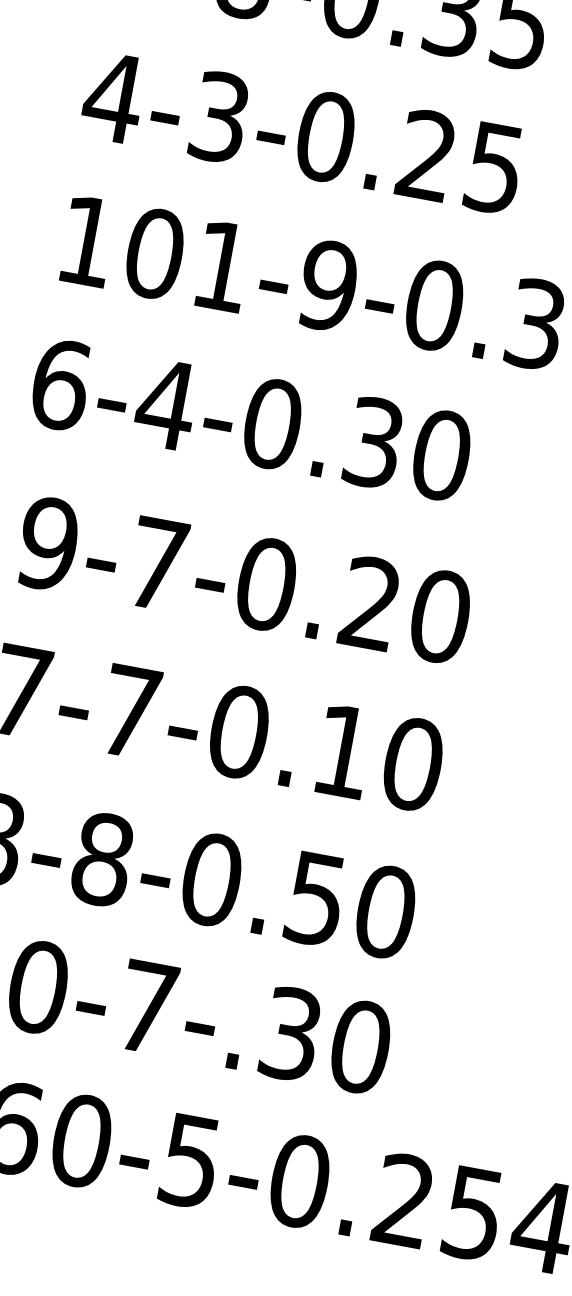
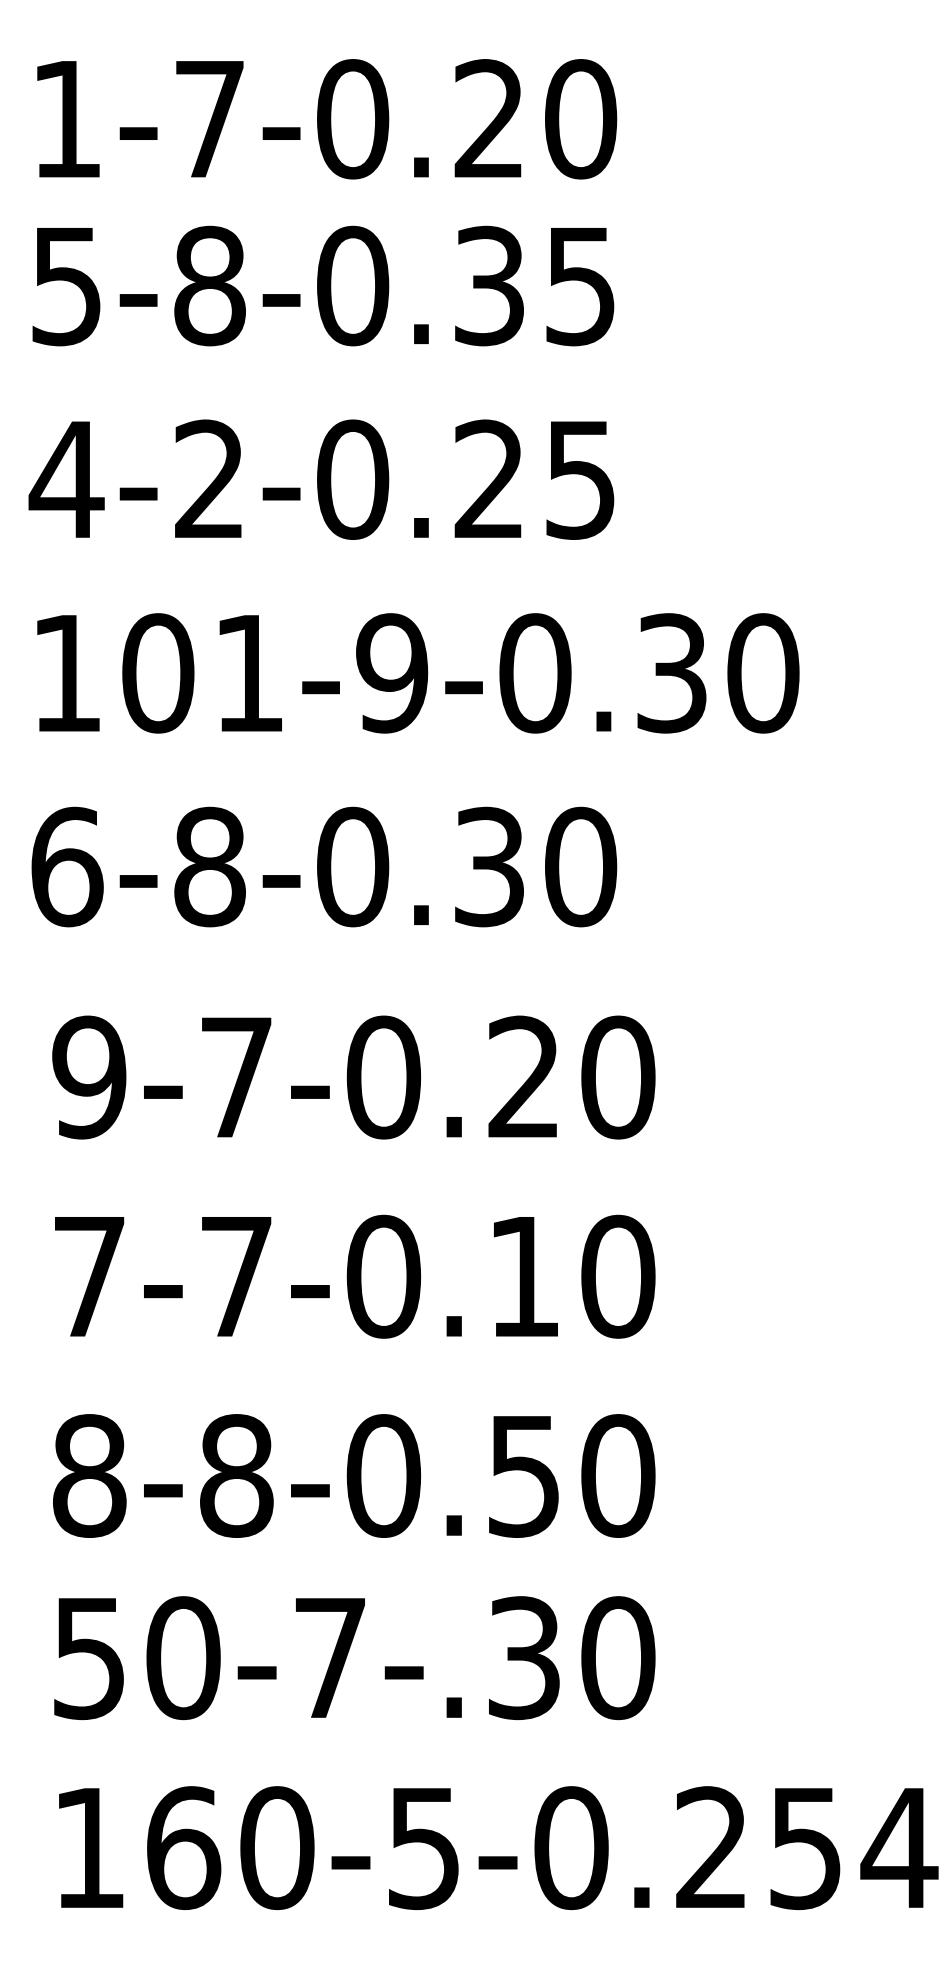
text: (219, 117) -> (209, 479), 4-3-0.25 -> 4-2-0.25
text: (166, 404) -> (209, 866), 6-4-0.30 -> 6-8-0.30

